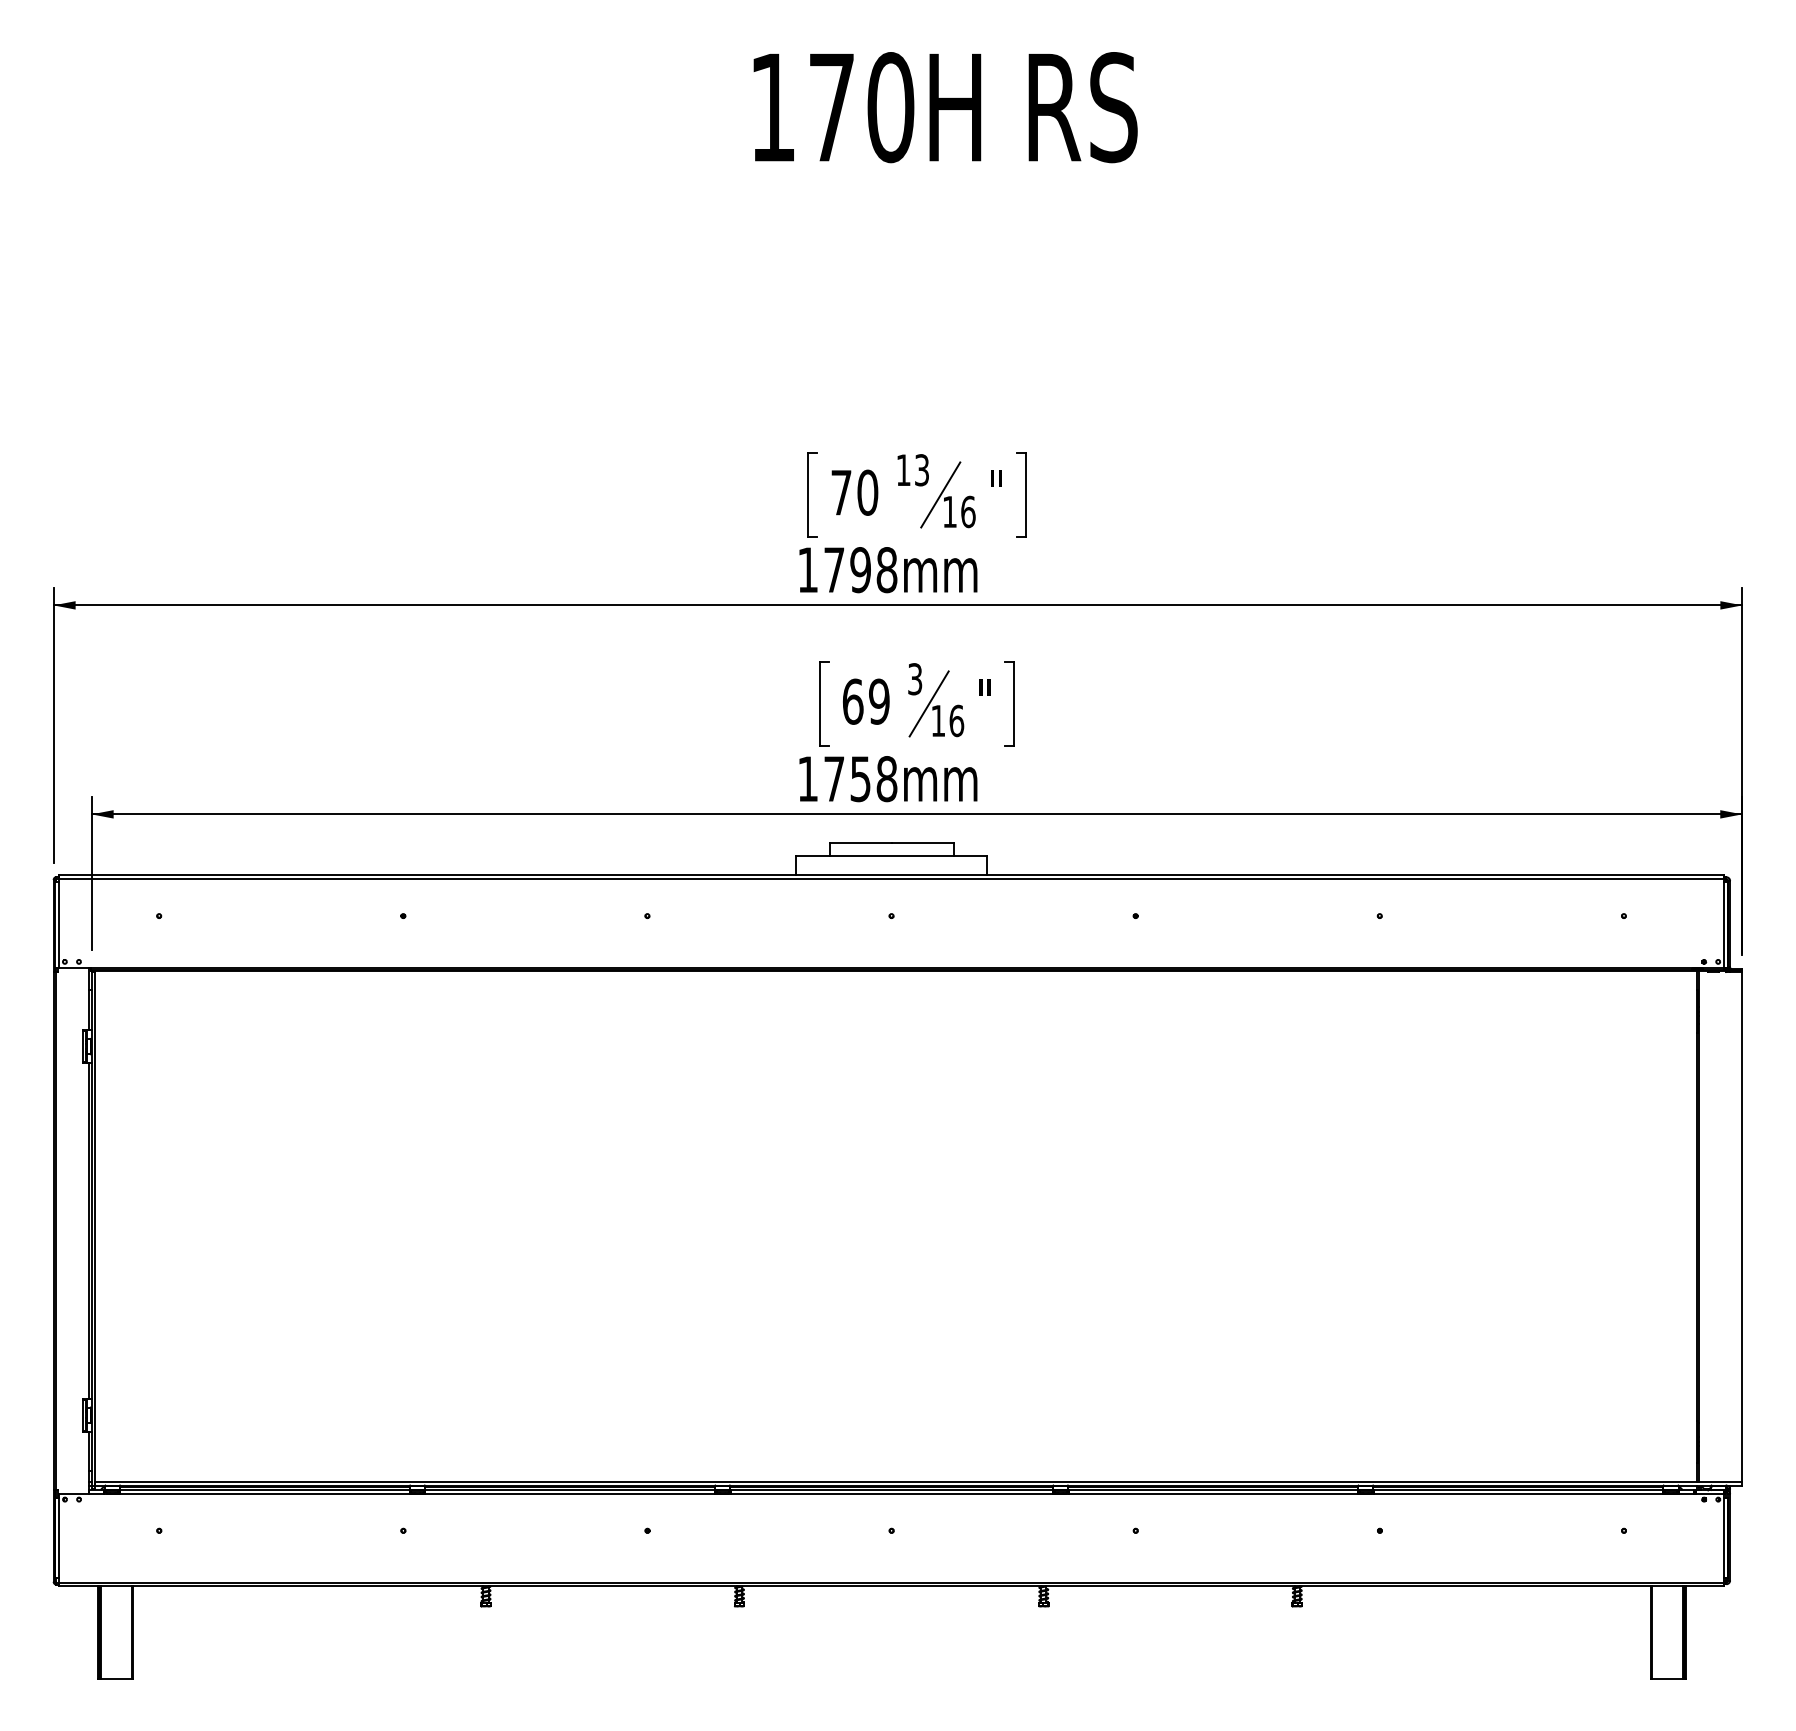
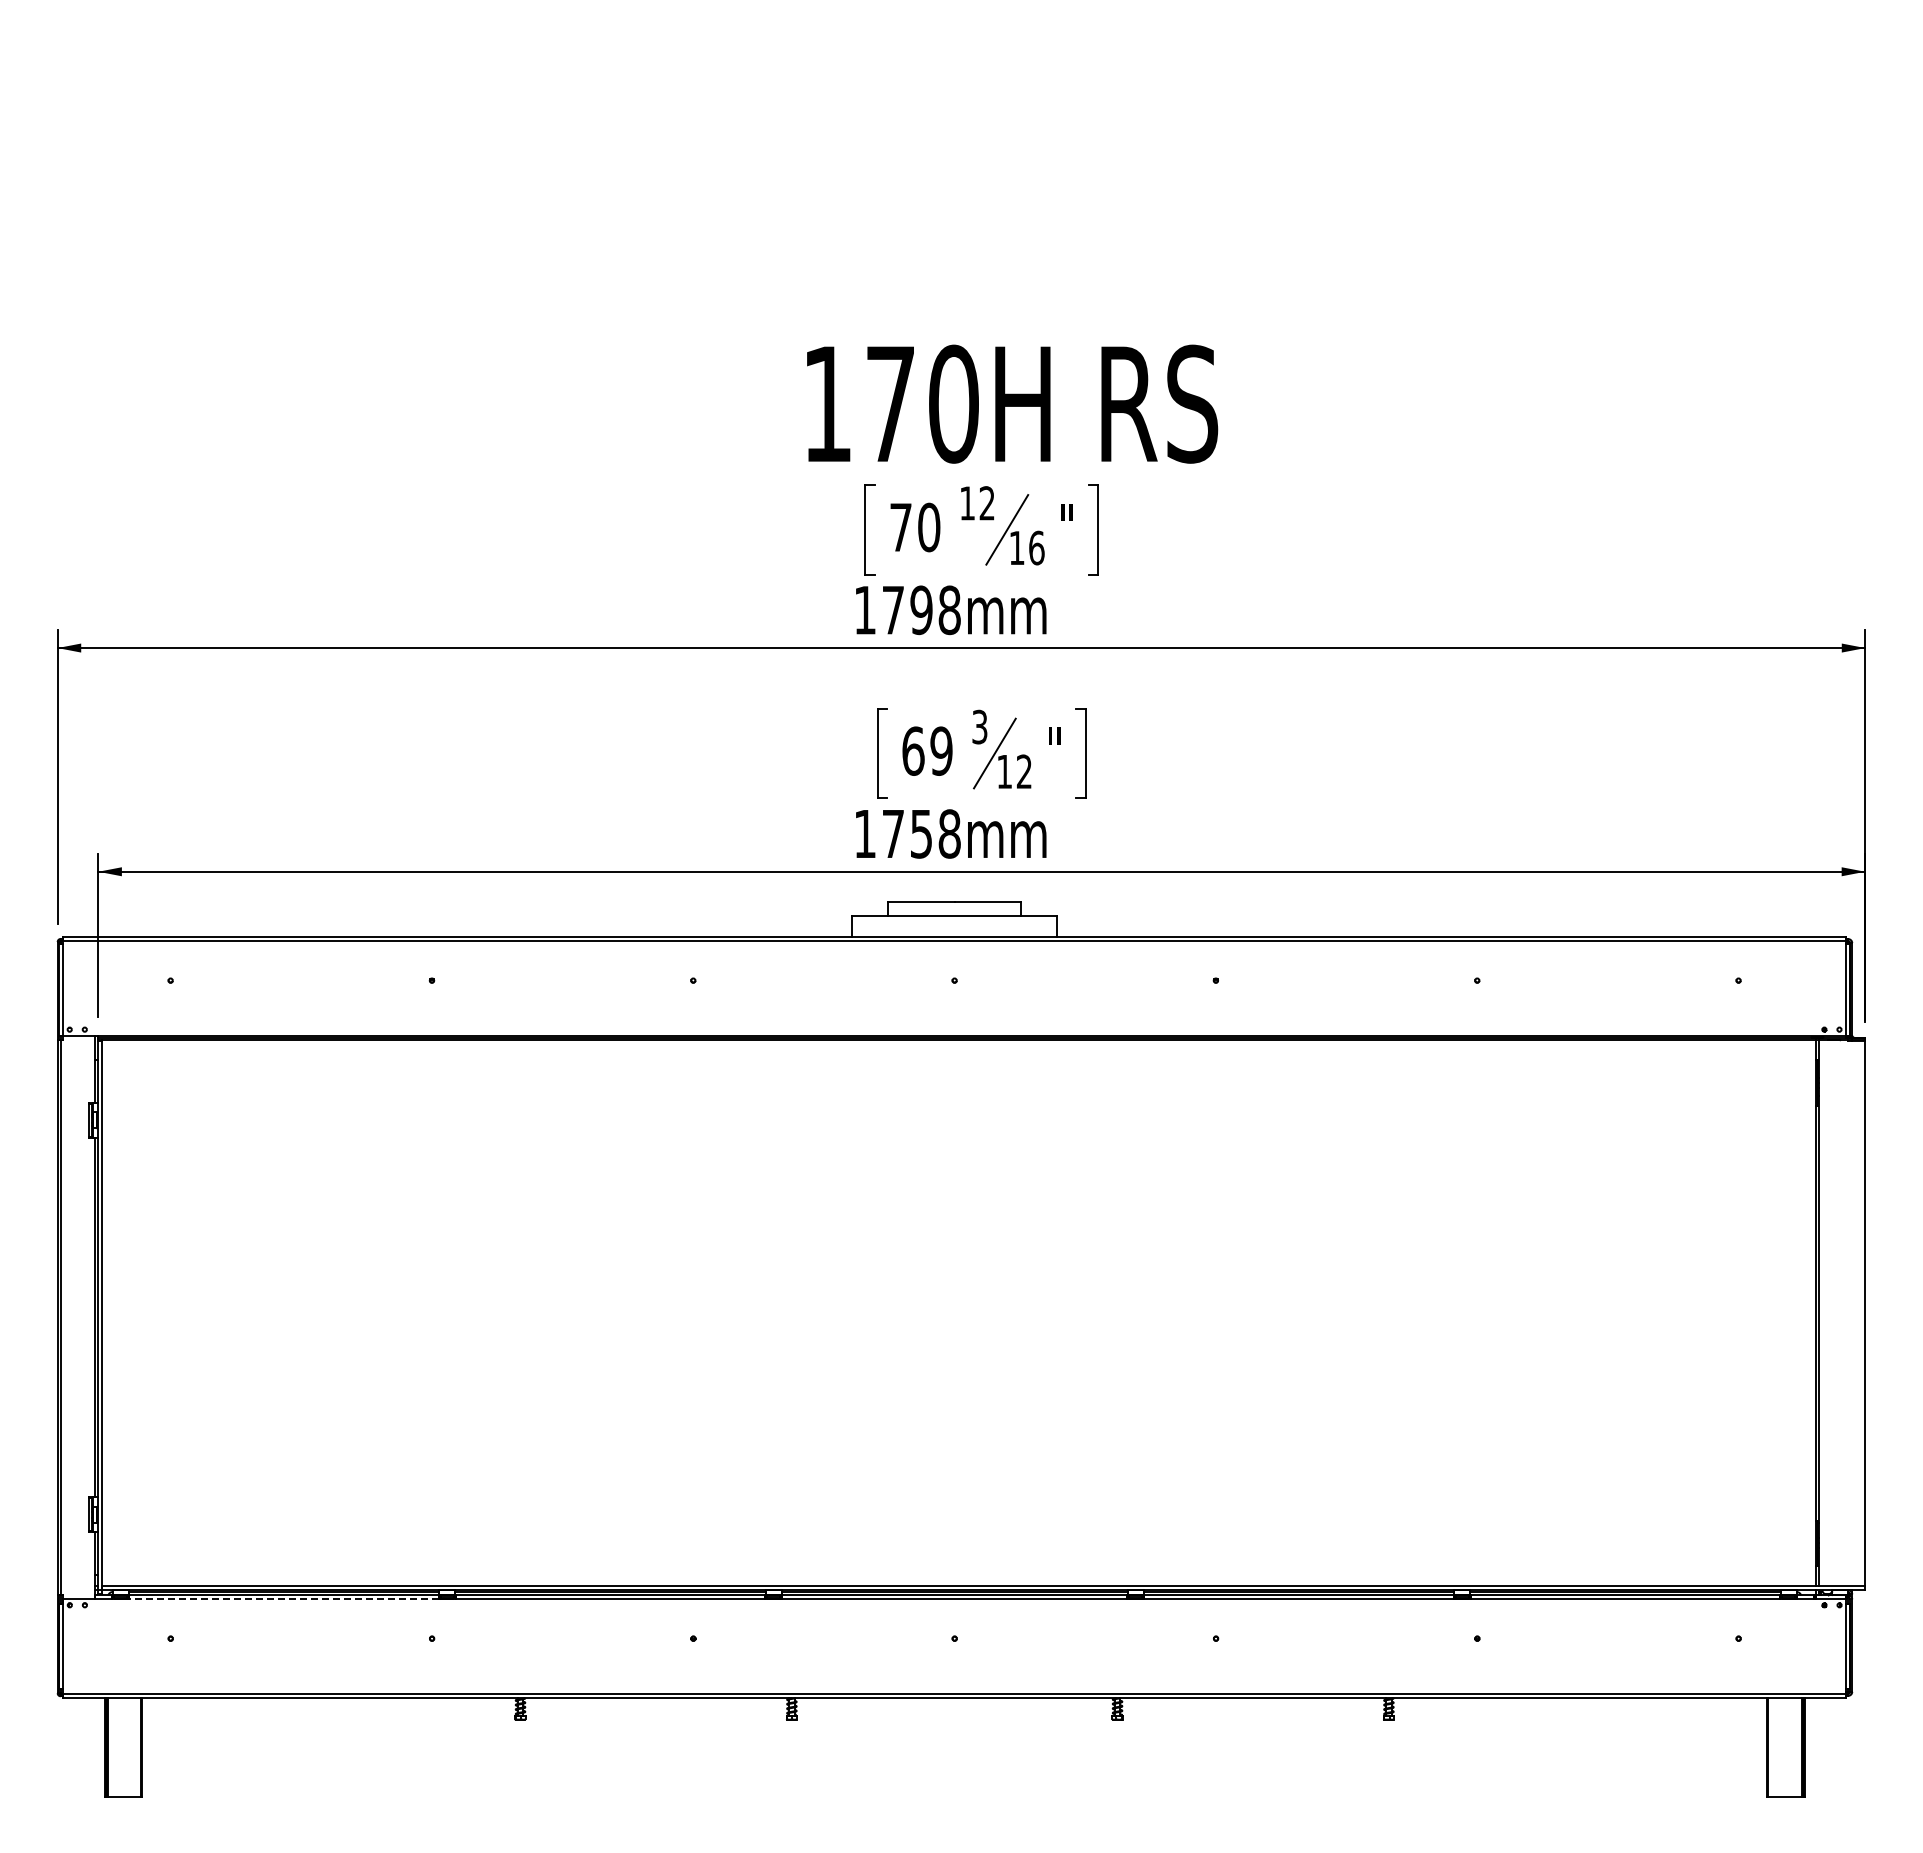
text: (945, 106) -> (1012, 403), moved
text: (921, 470) -> (986, 503), 13 -> 12
text: (956, 720) -> (1024, 771), 16 -> 12
line: (264, 1494) -> (283, 1599), solid -> dashed

